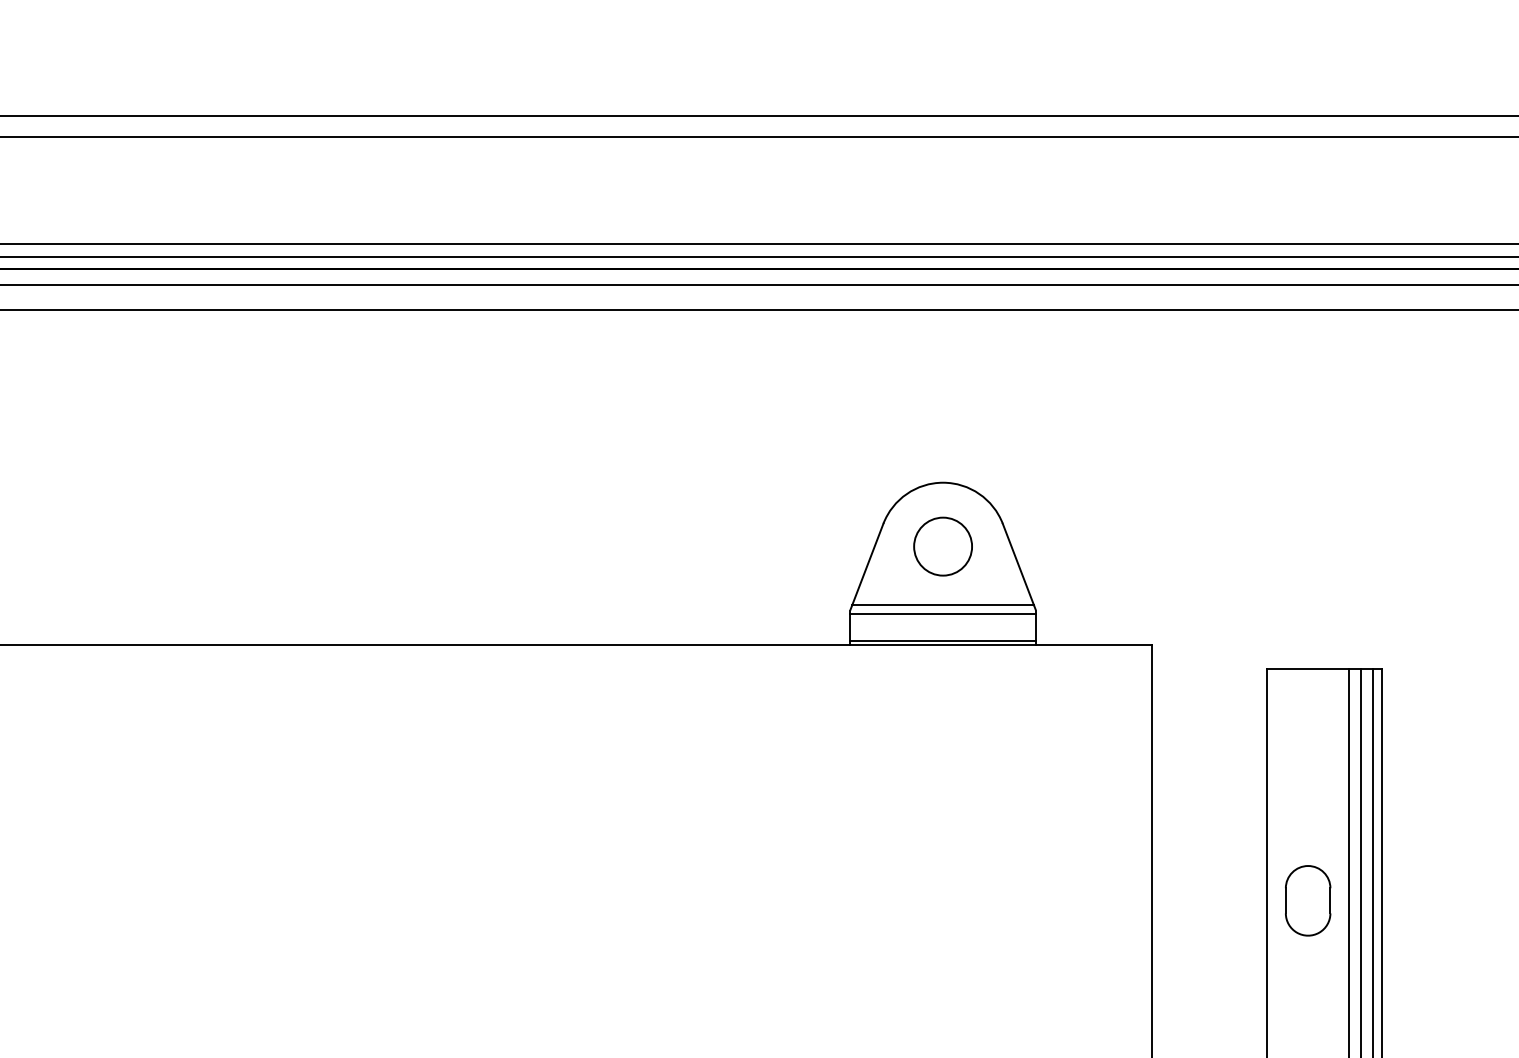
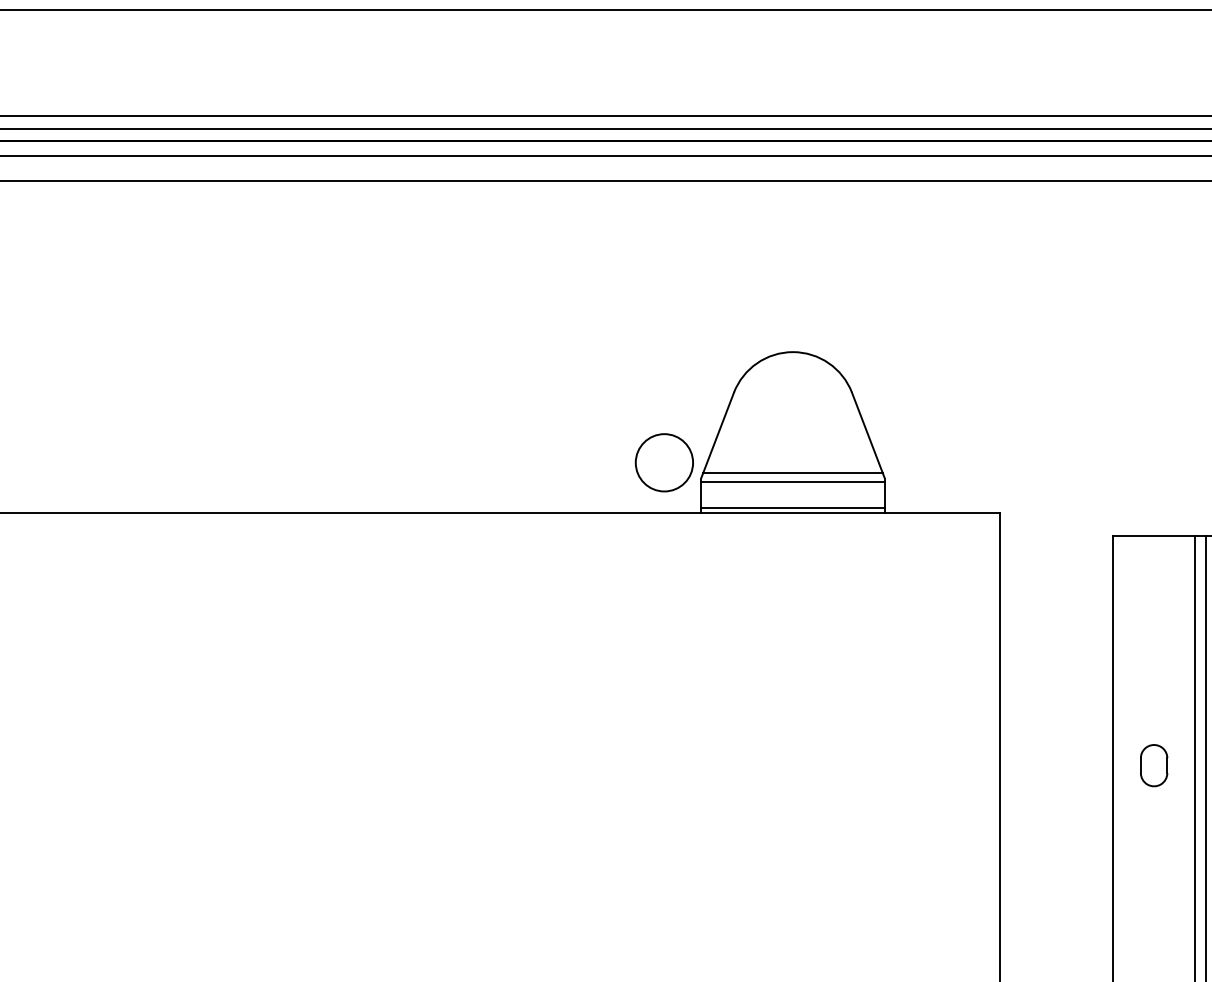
circle: (942, 546) -> (663, 462), moved
part: (1308, 900) -> (1154, 765), size x0.6

